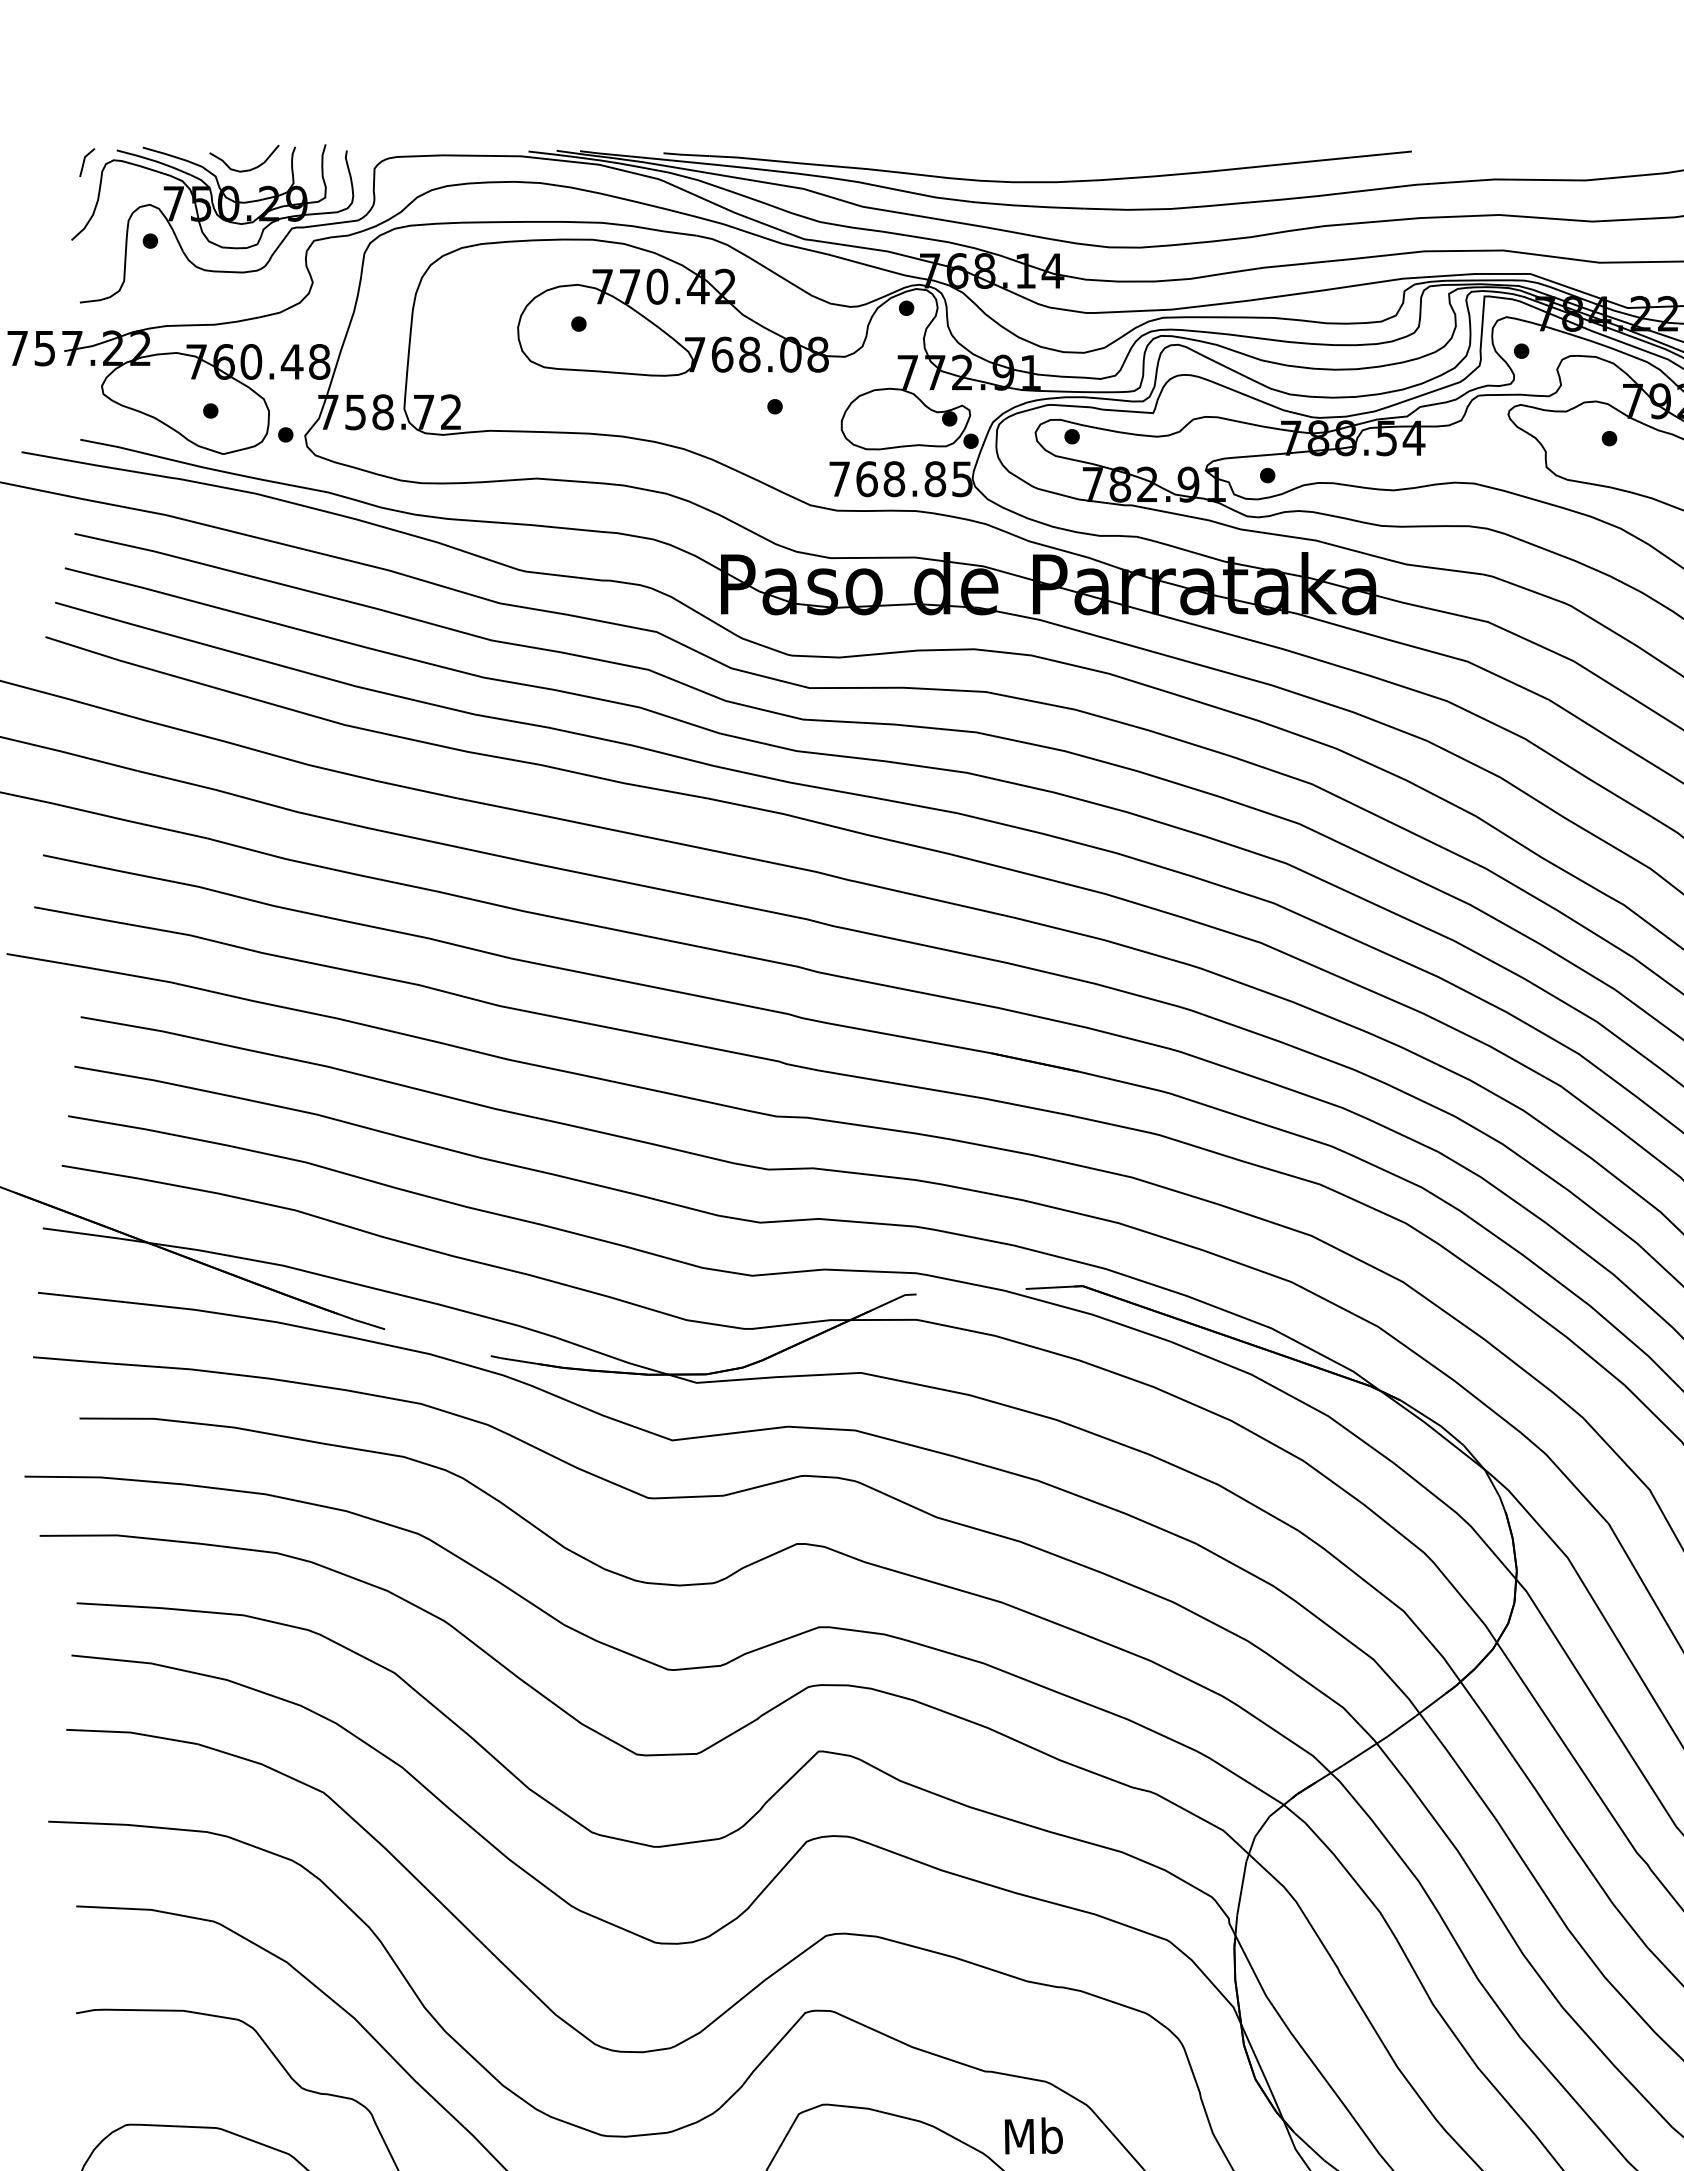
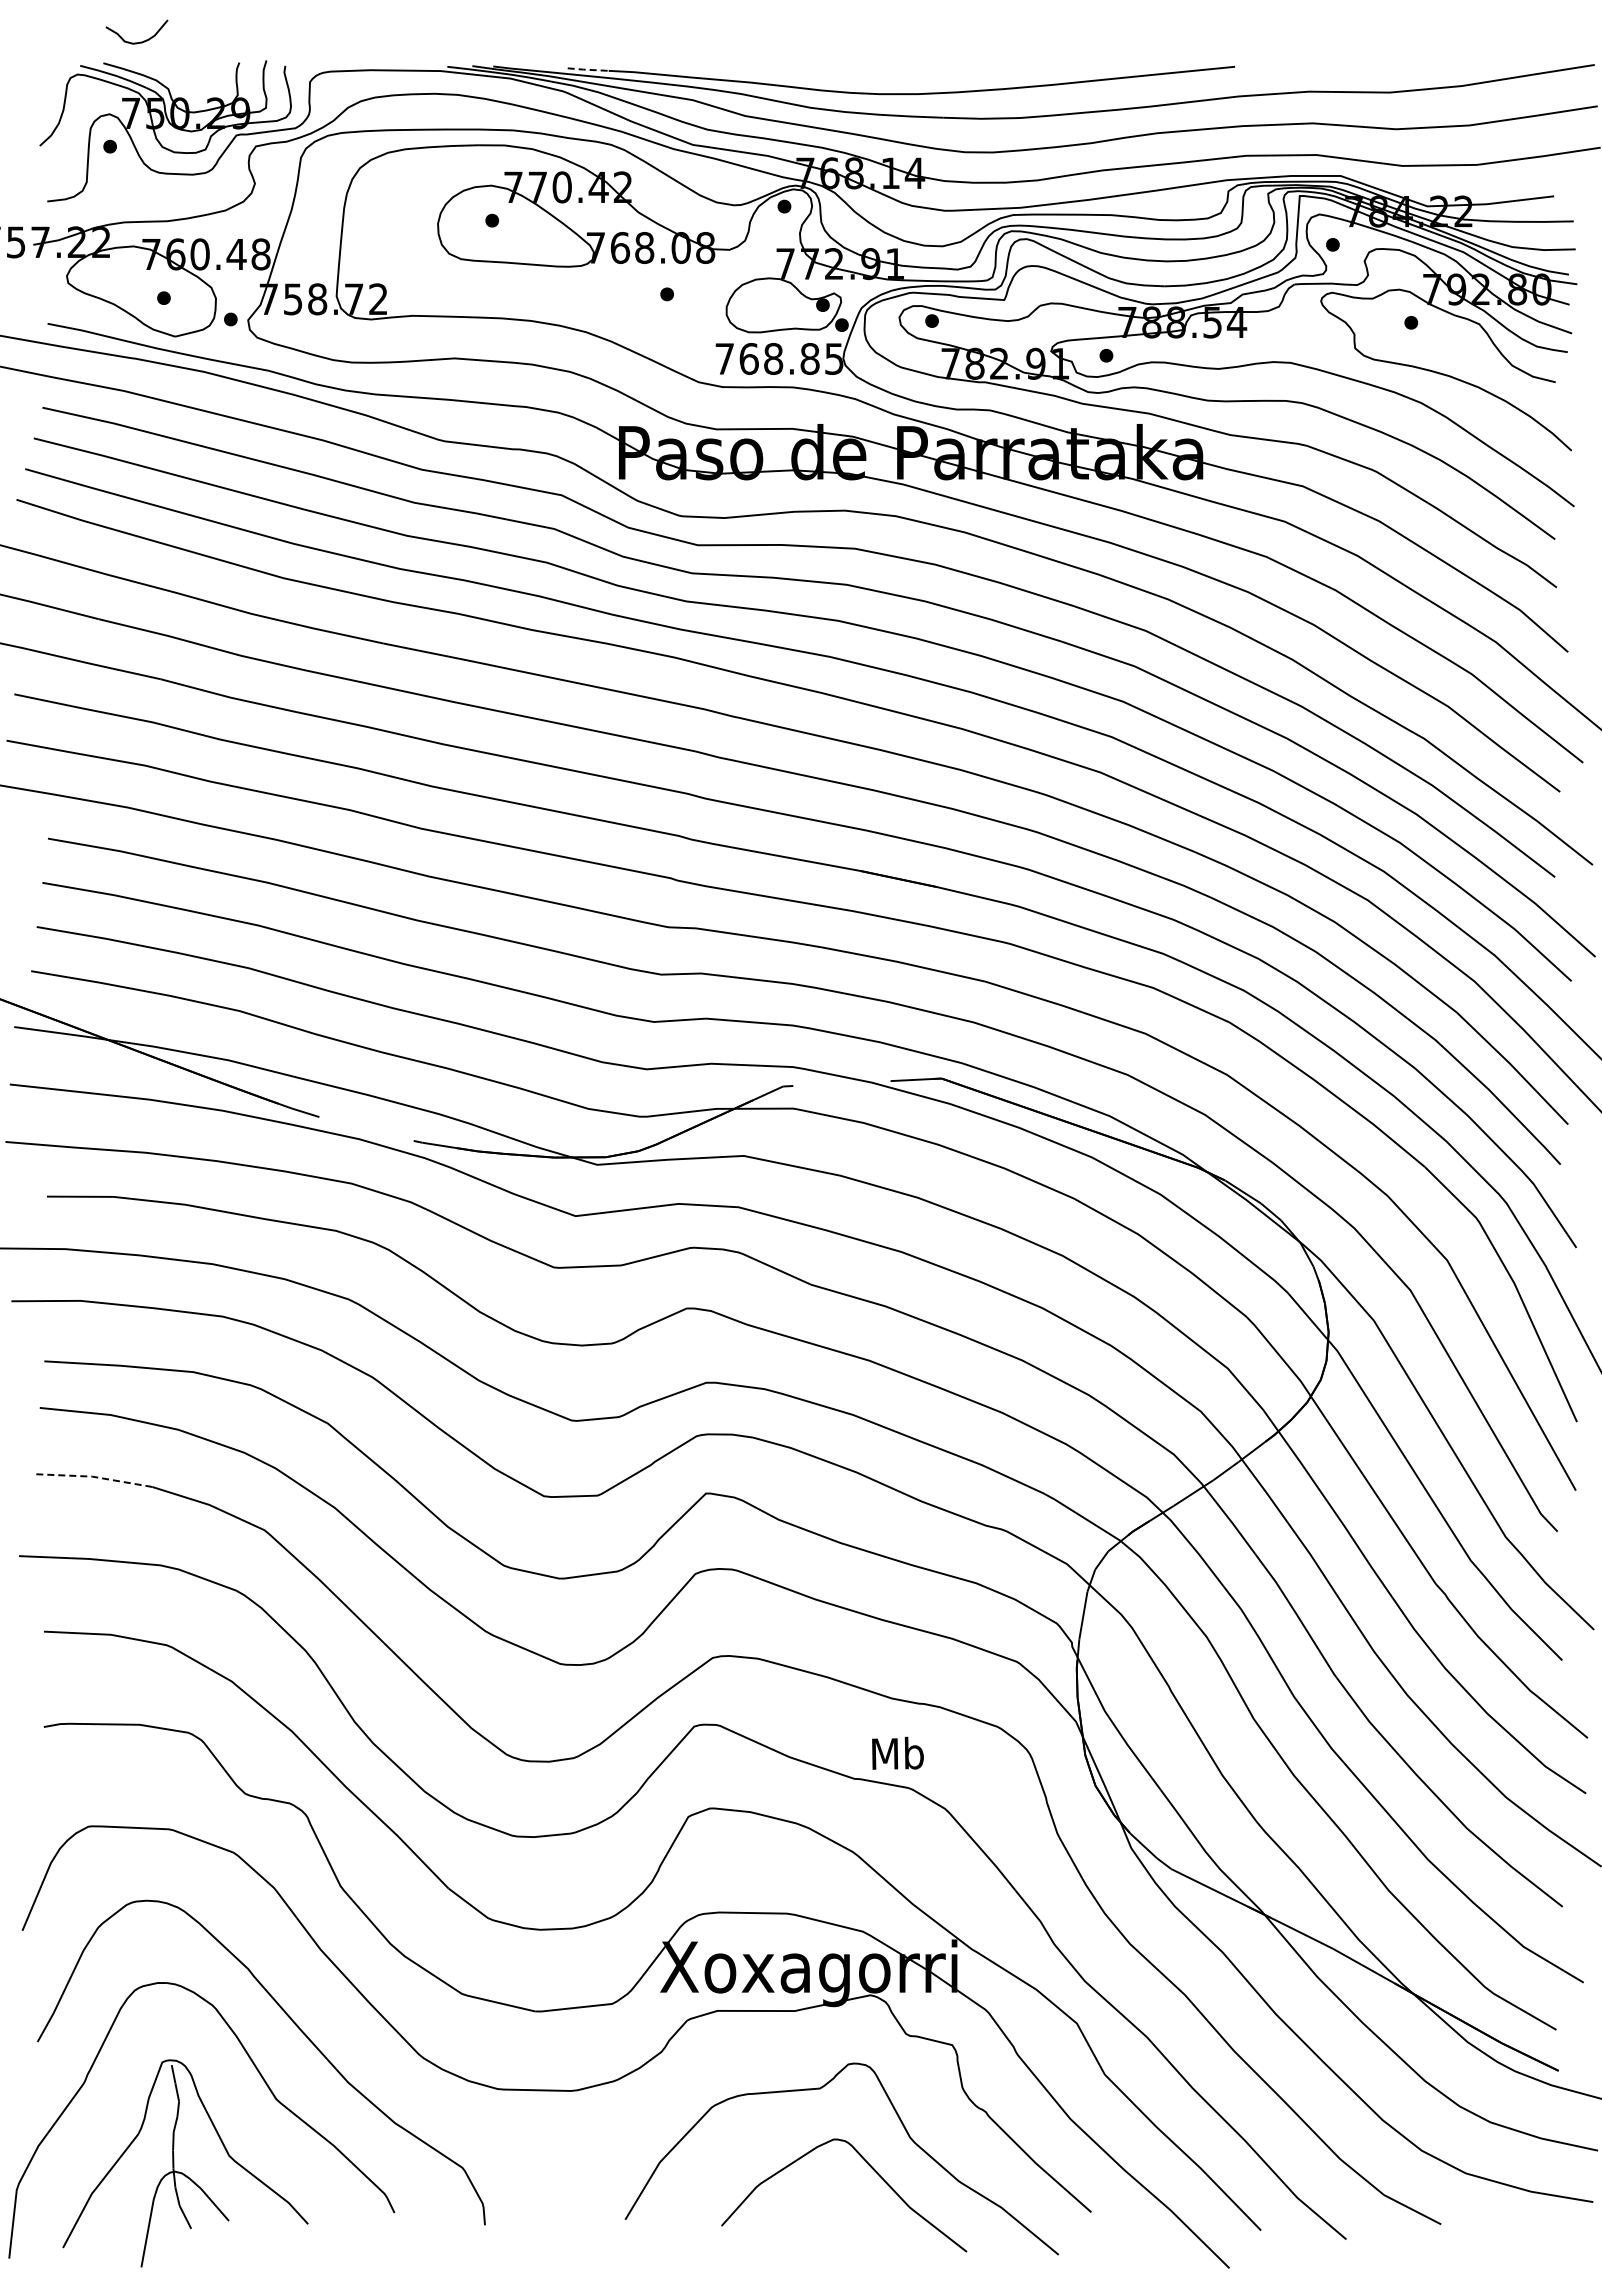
line: (686, 154) -> (588, 69), solid -> dashed
line: (84, 162) -> (51, 76), removed
curve: (248, 169) -> (140, 41), moved
line: (131, 1732) -> (93, 1476), solid -> dashed
text: (1033, 2134) -> (897, 1752), moved

